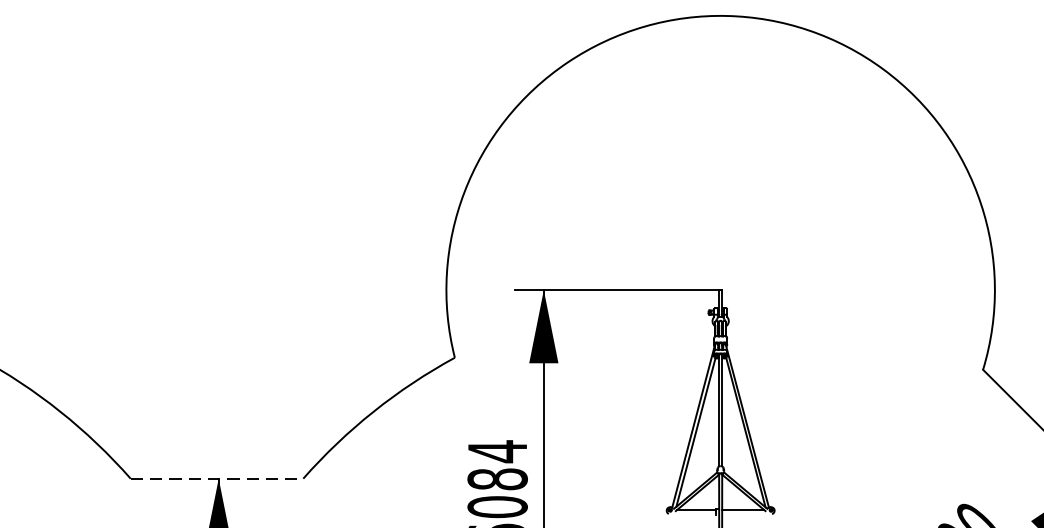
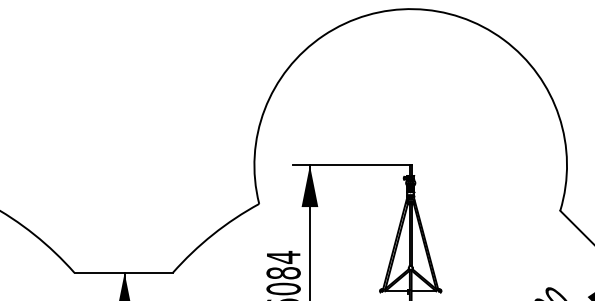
line: (218, 478) -> (124, 272), dashed -> solid

